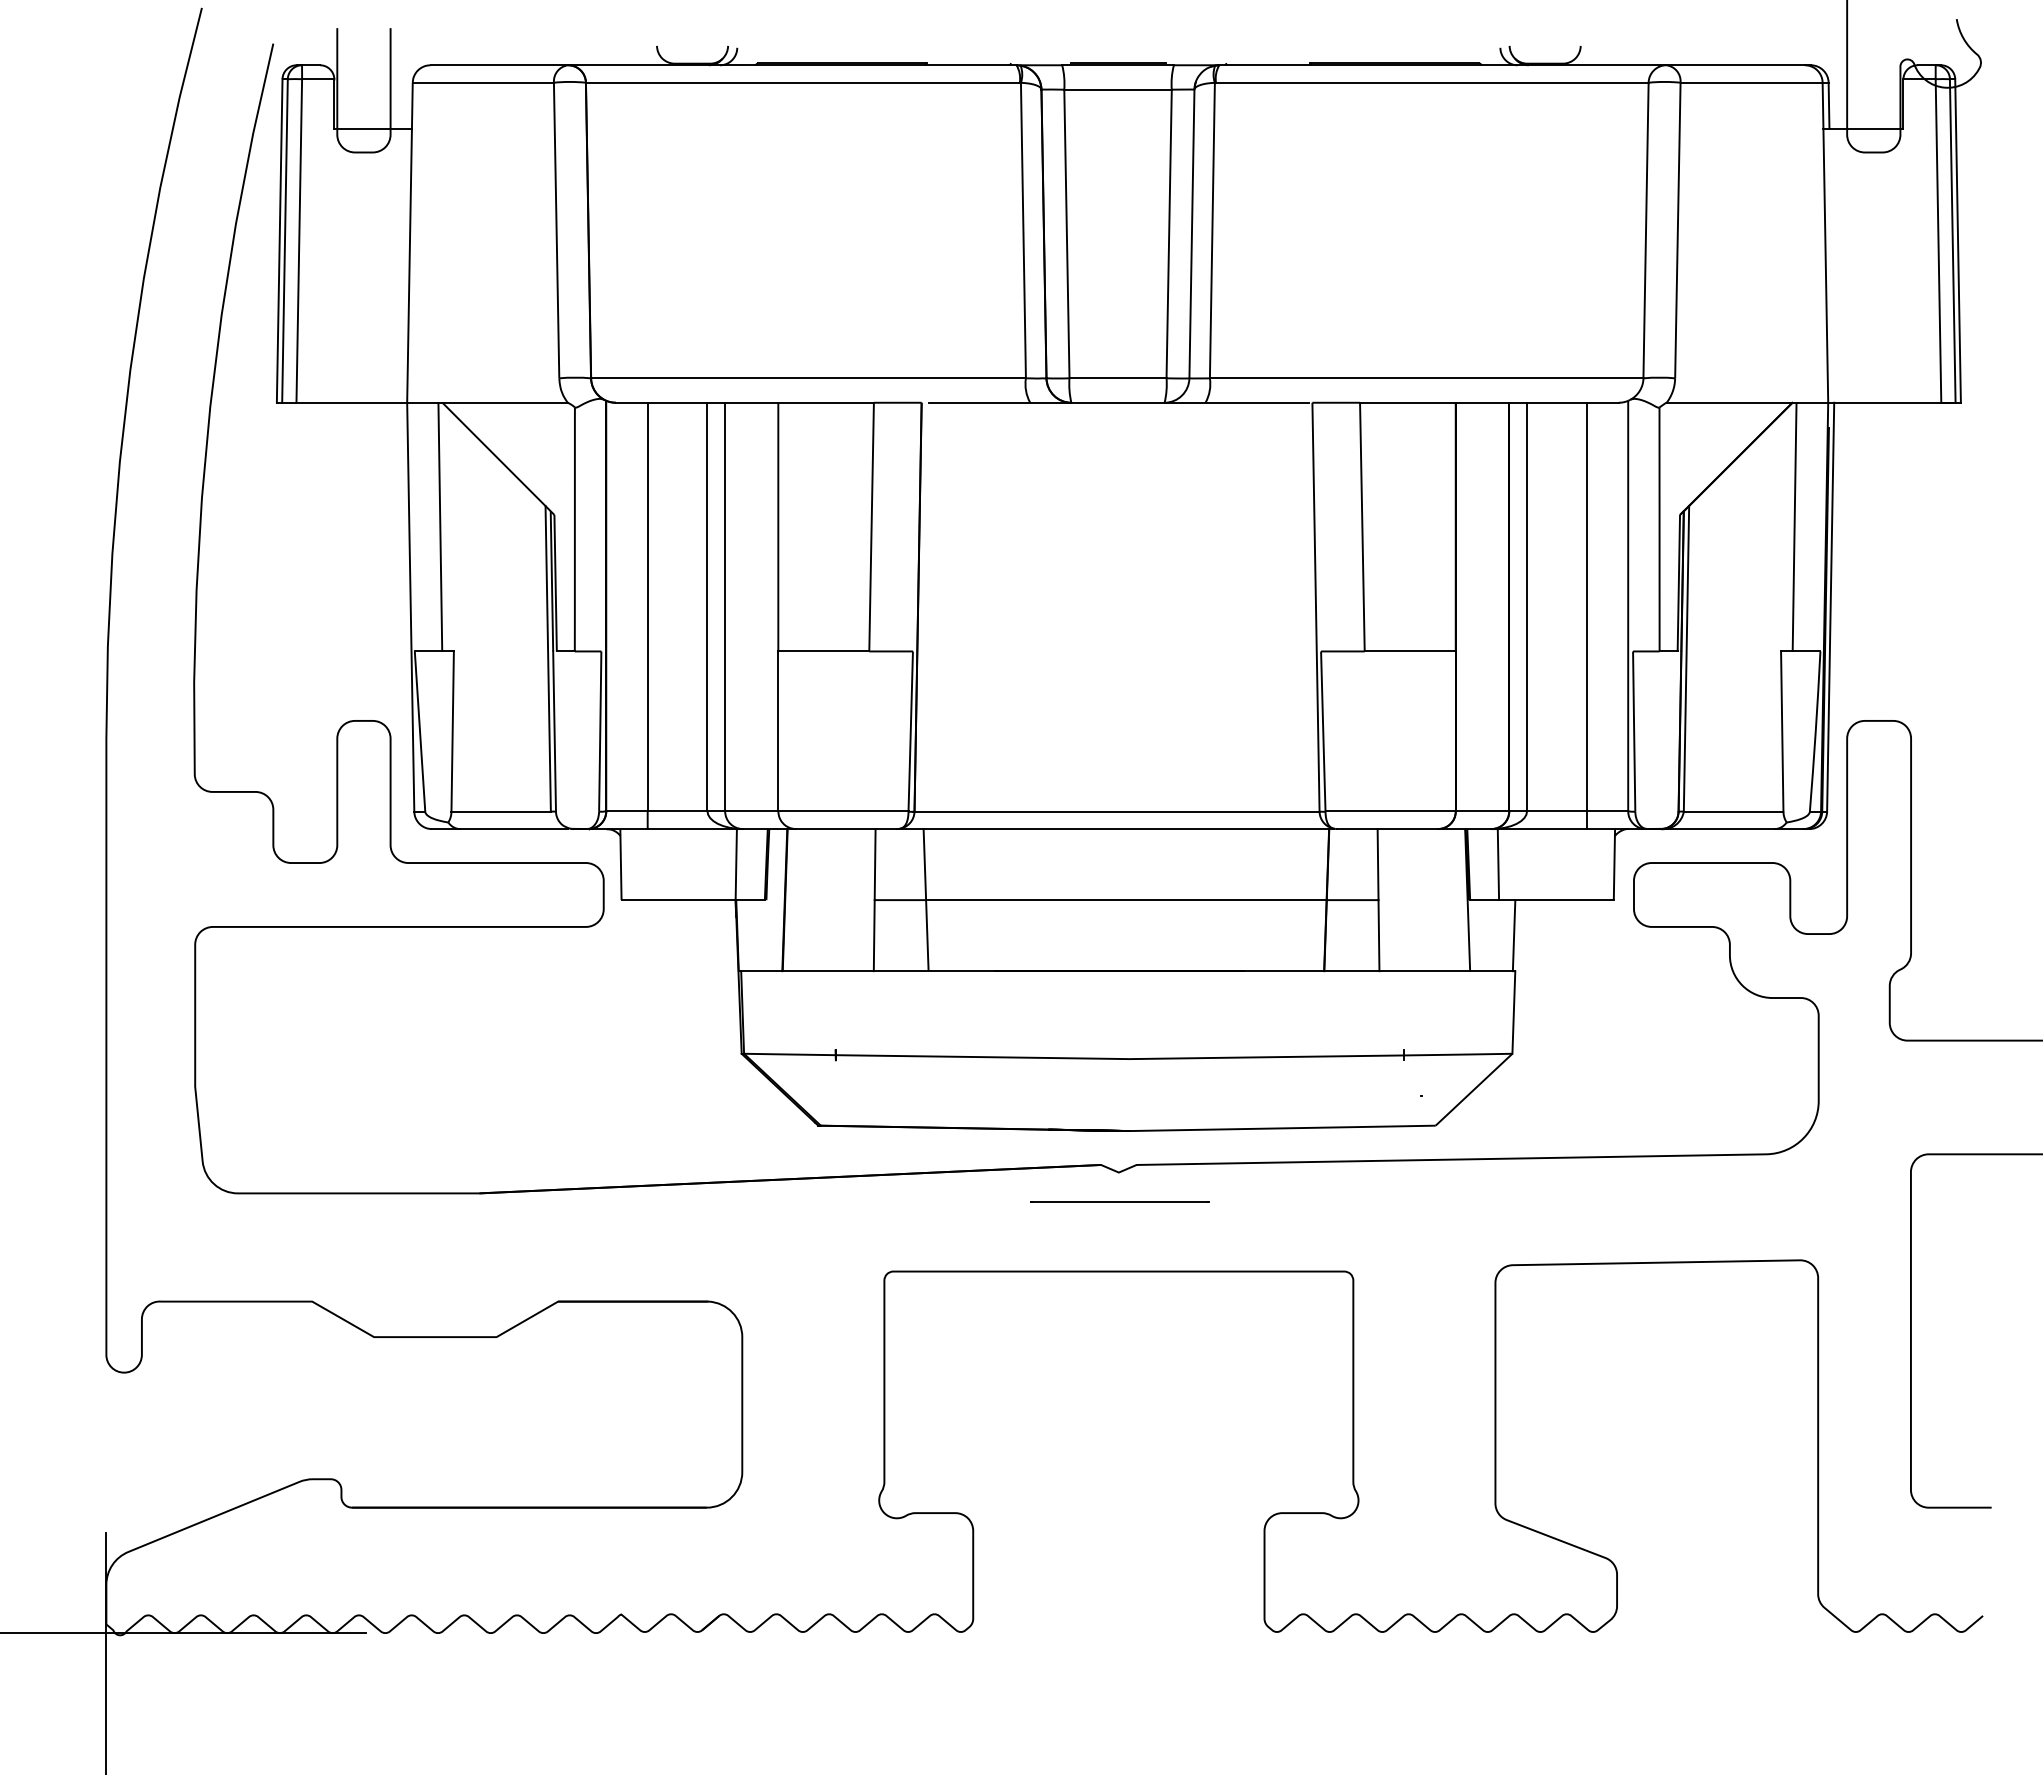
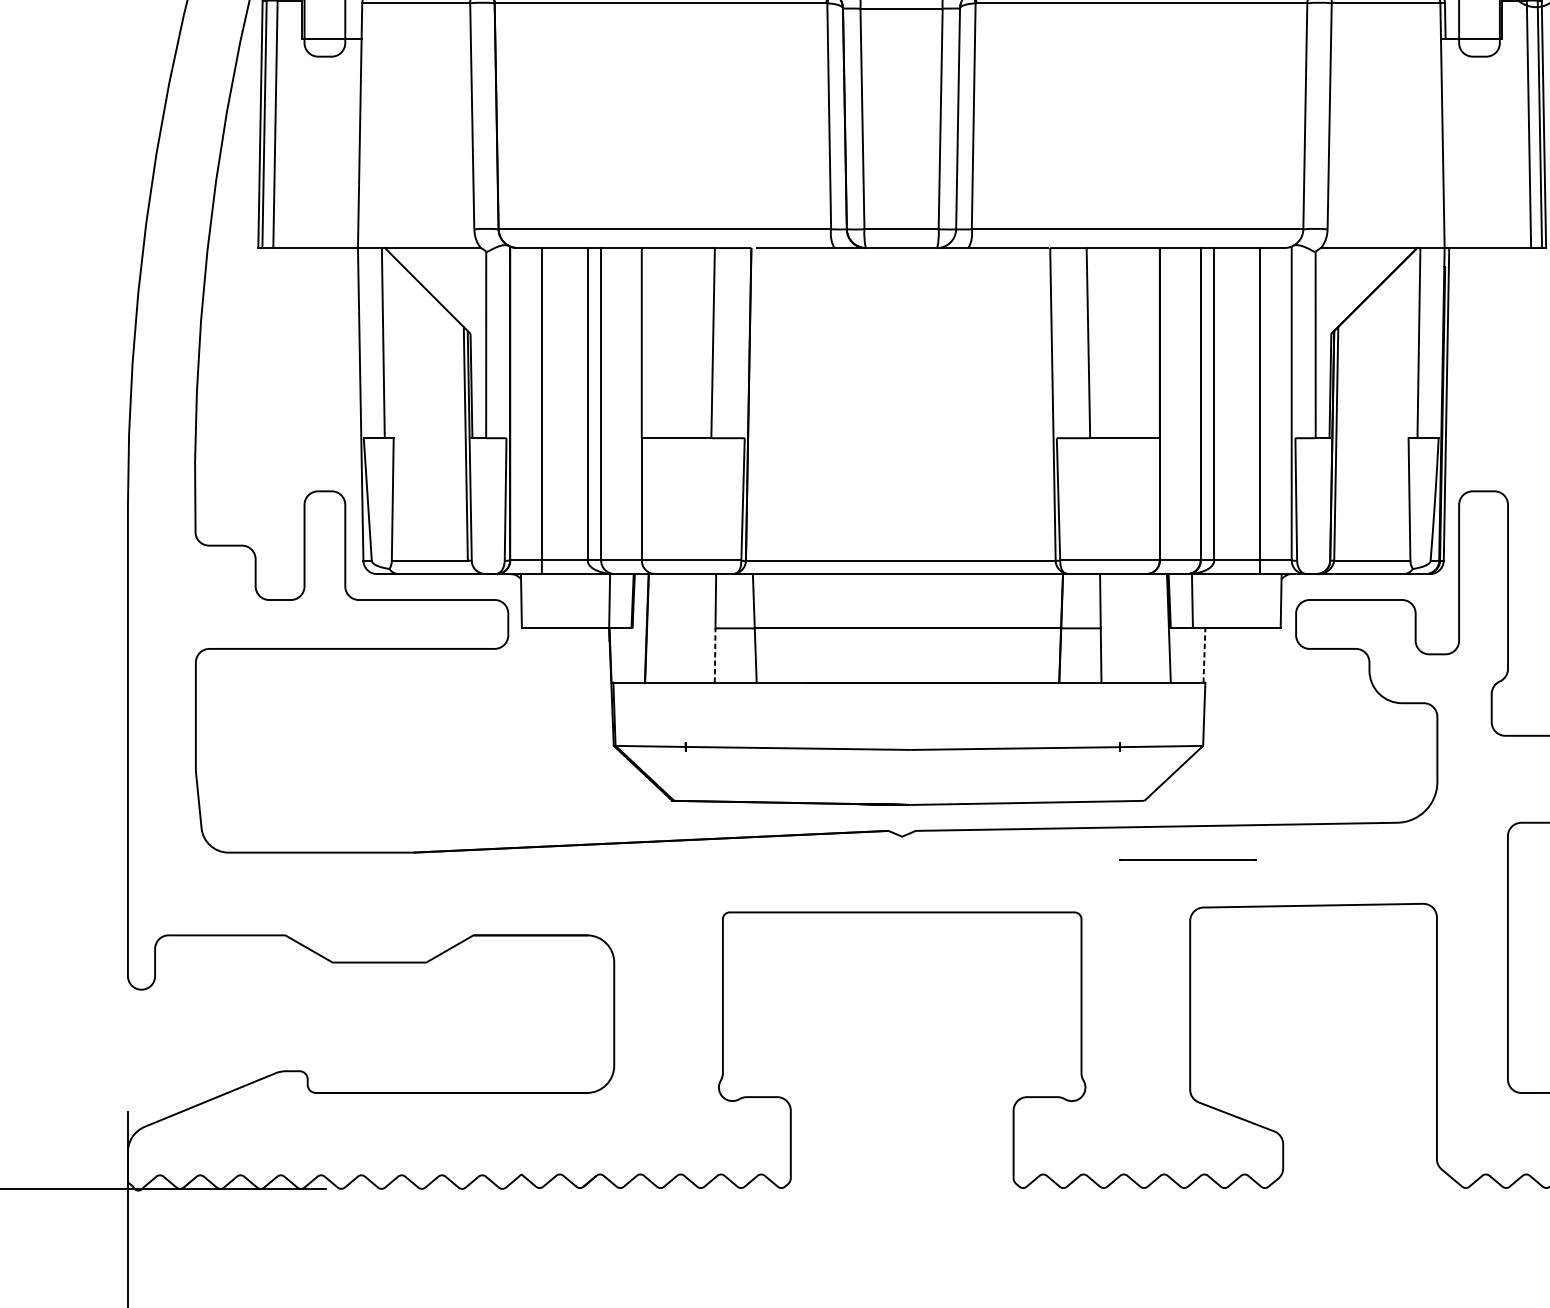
line: (874, 935) -> (715, 655), solid -> dashed
line: (1514, 935) -> (1204, 655), solid -> dashed
line: (1119, 1201) -> (1187, 858), moved

